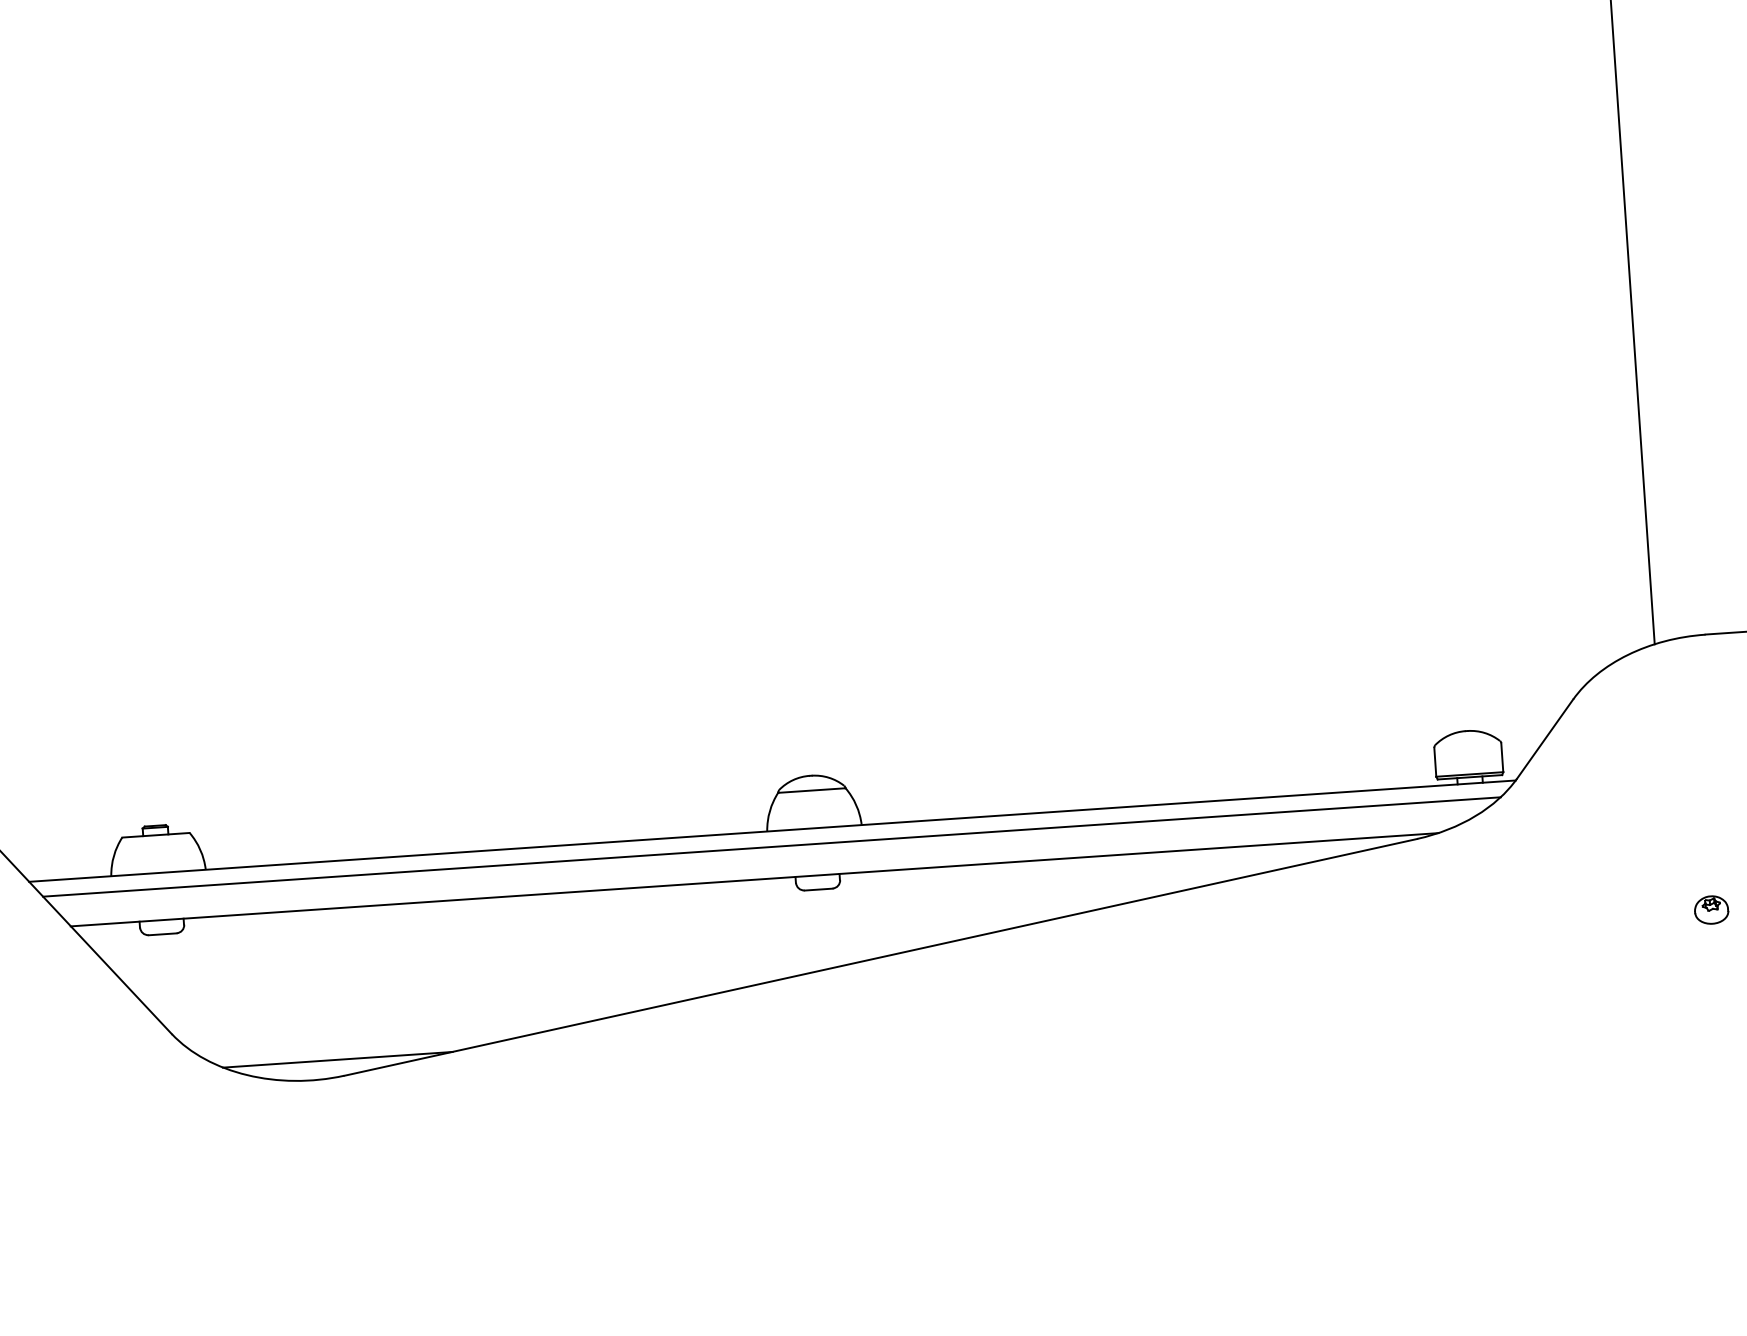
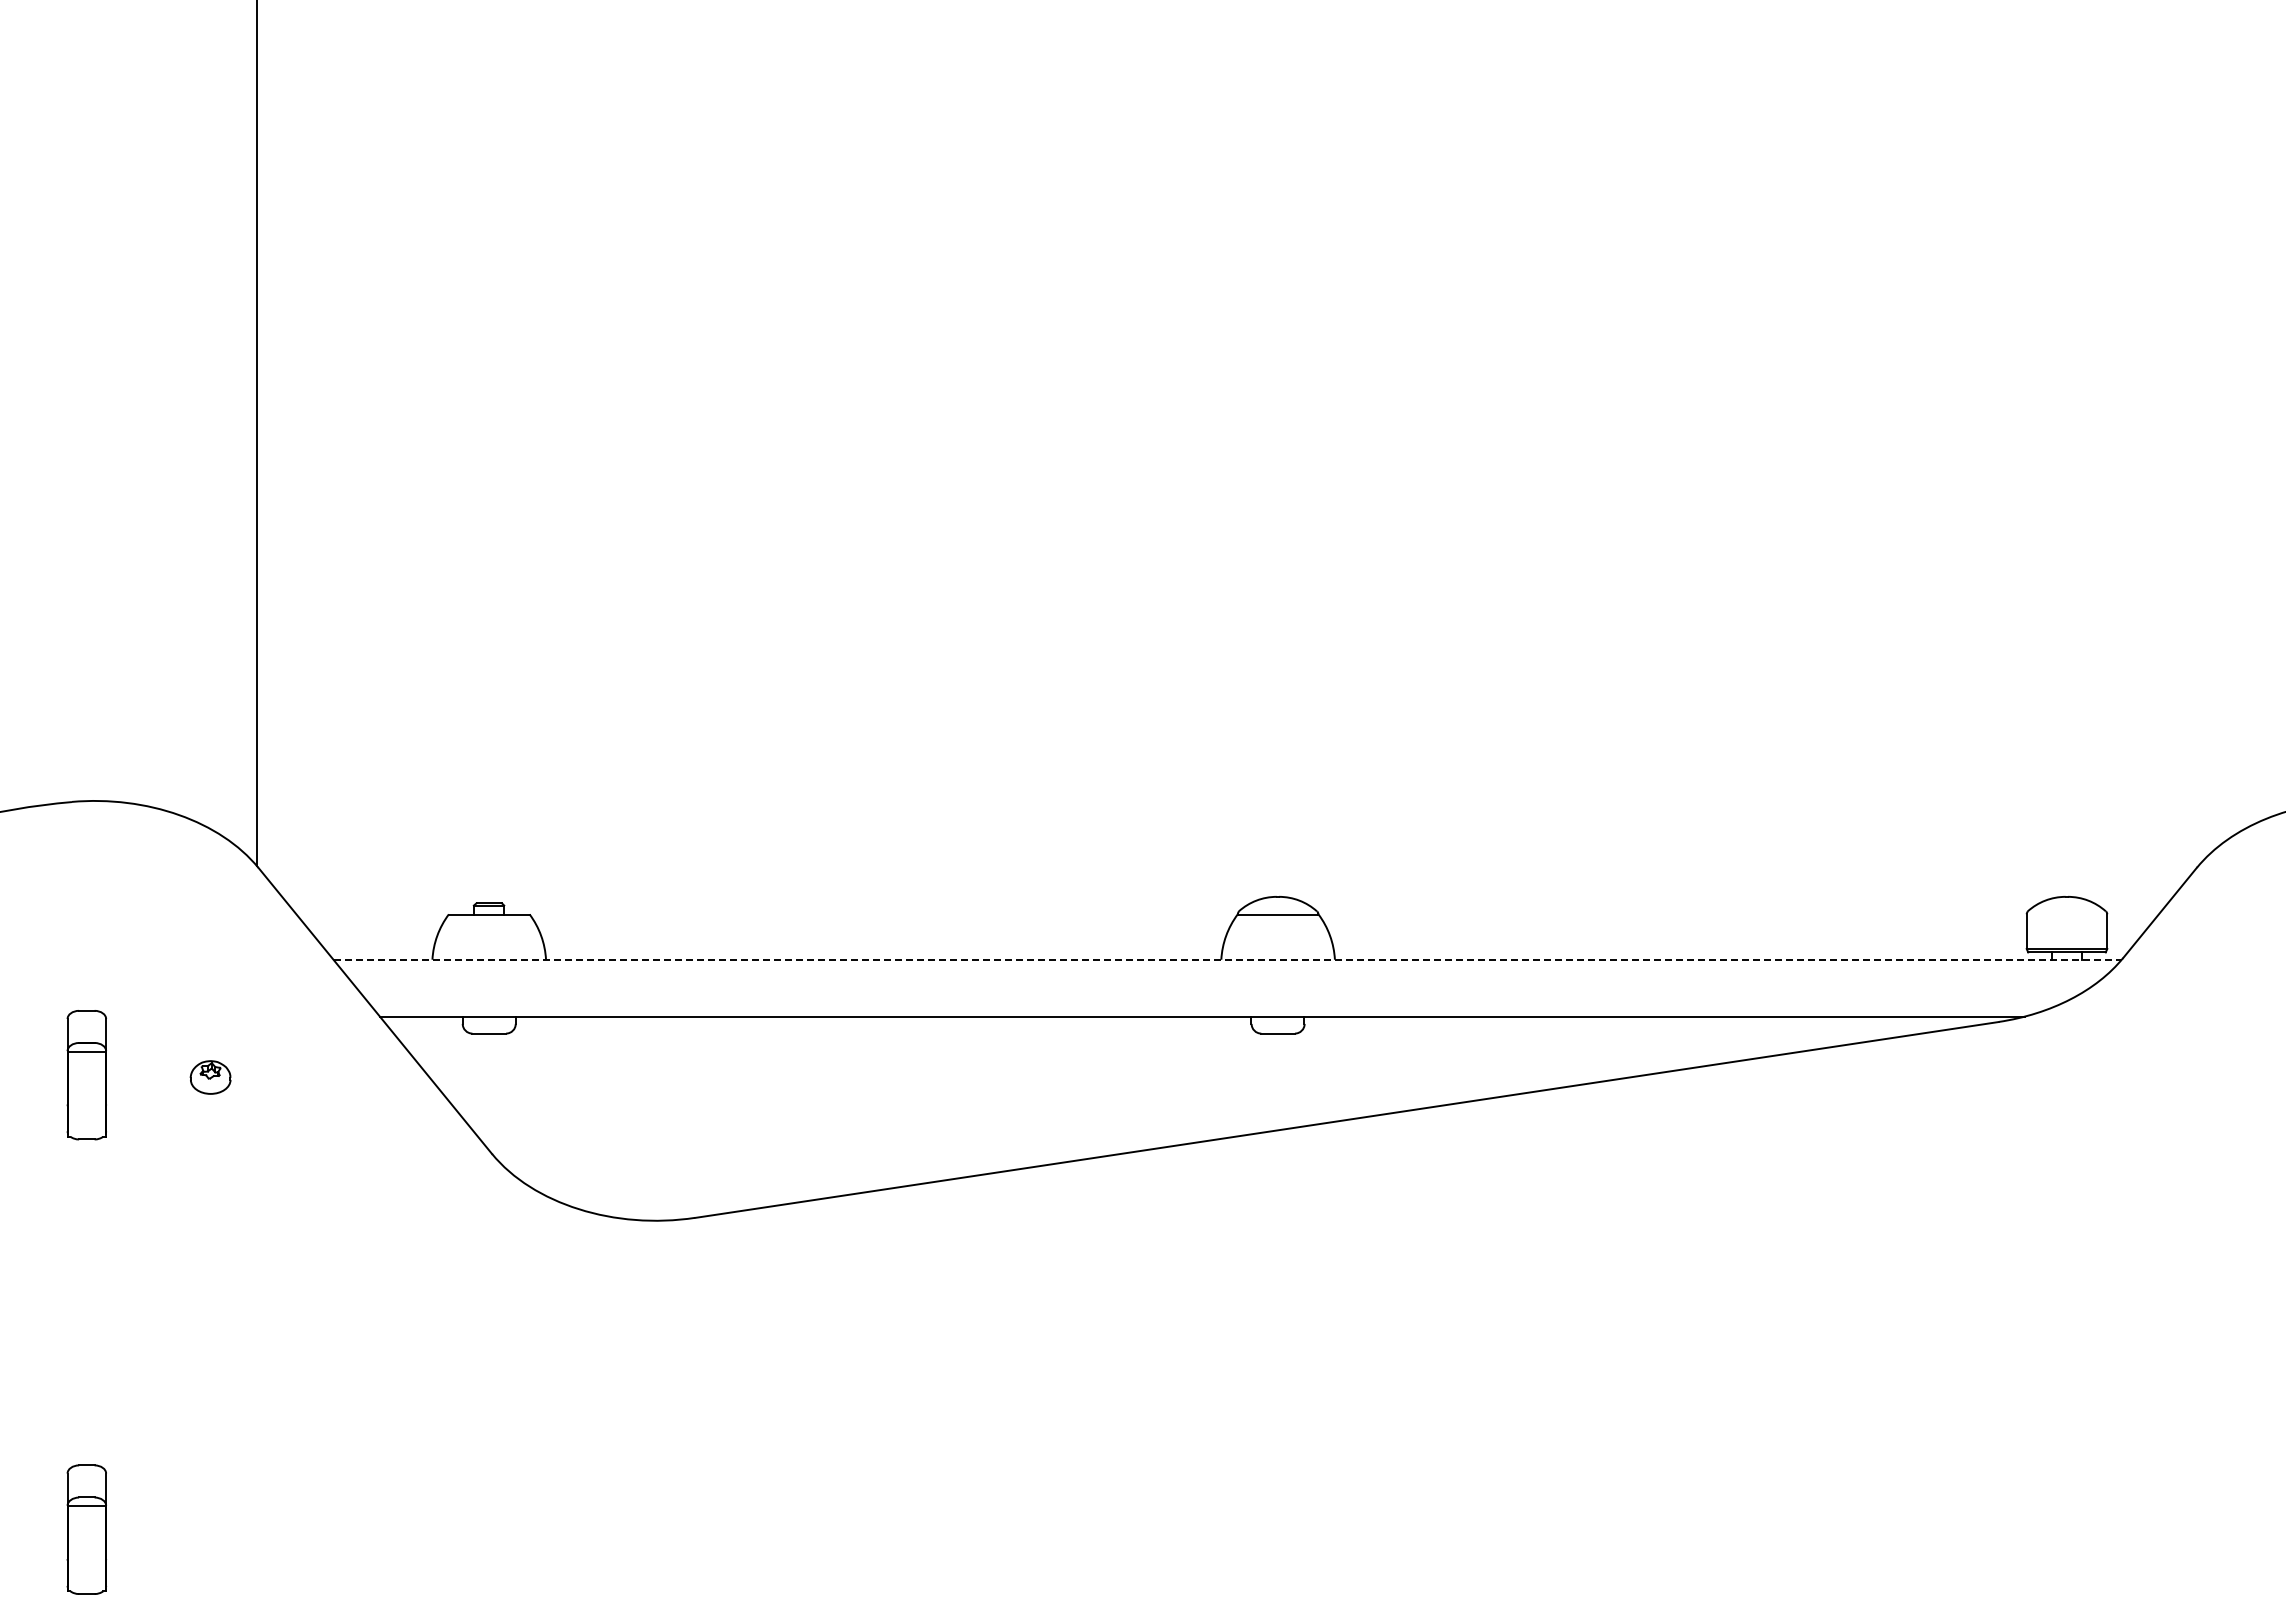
line: (773, 831) -> (1228, 960), solid -> dashed
line: (771, 846) -> (1225, 978), removed
line: (337, 1060) -> (688, 1198), removed

